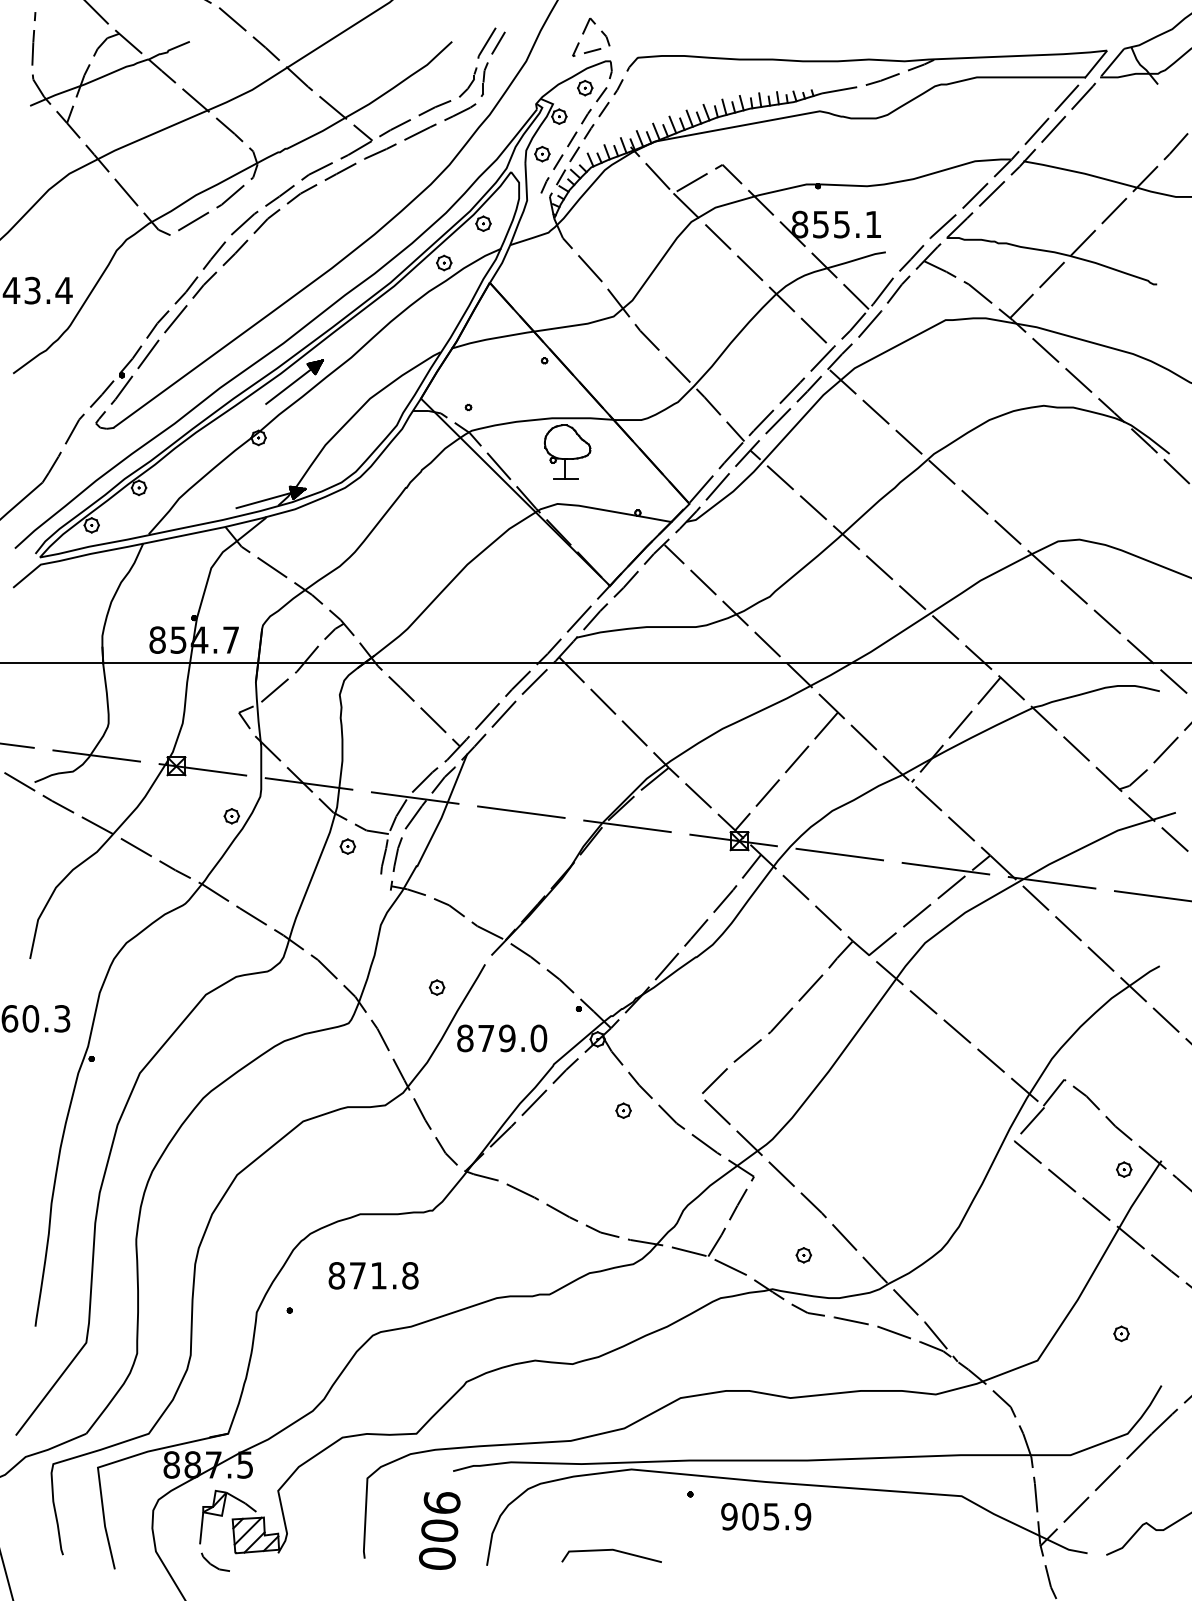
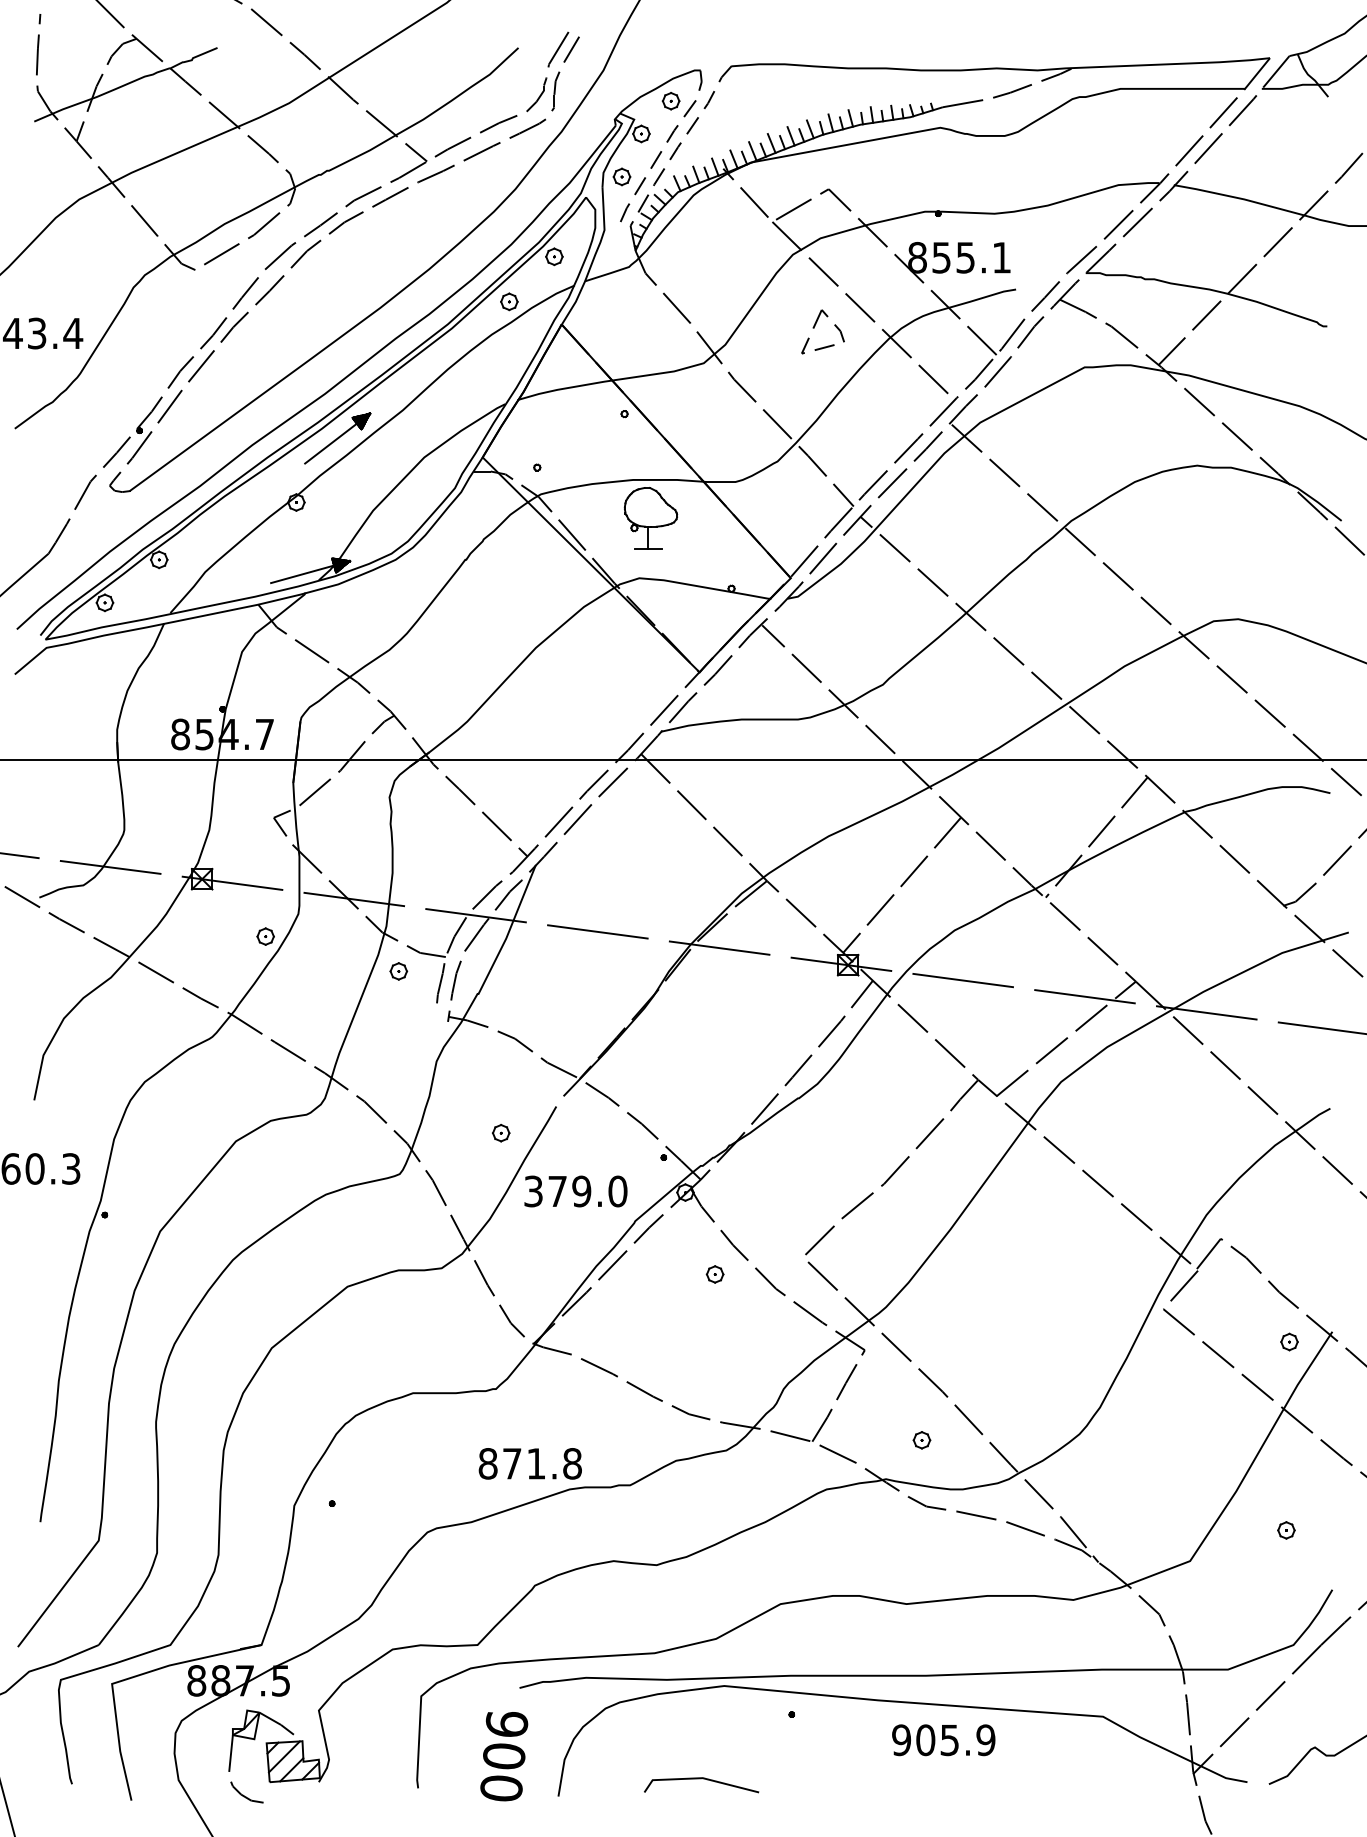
part: (583, 34) -> (814, 328), moved
text: (465, 1038) -> (533, 1191), 879.0 -> 379.0
text: (372, 1275) -> (529, 1463), moved
text: (765, 1516) -> (943, 1740), moved

